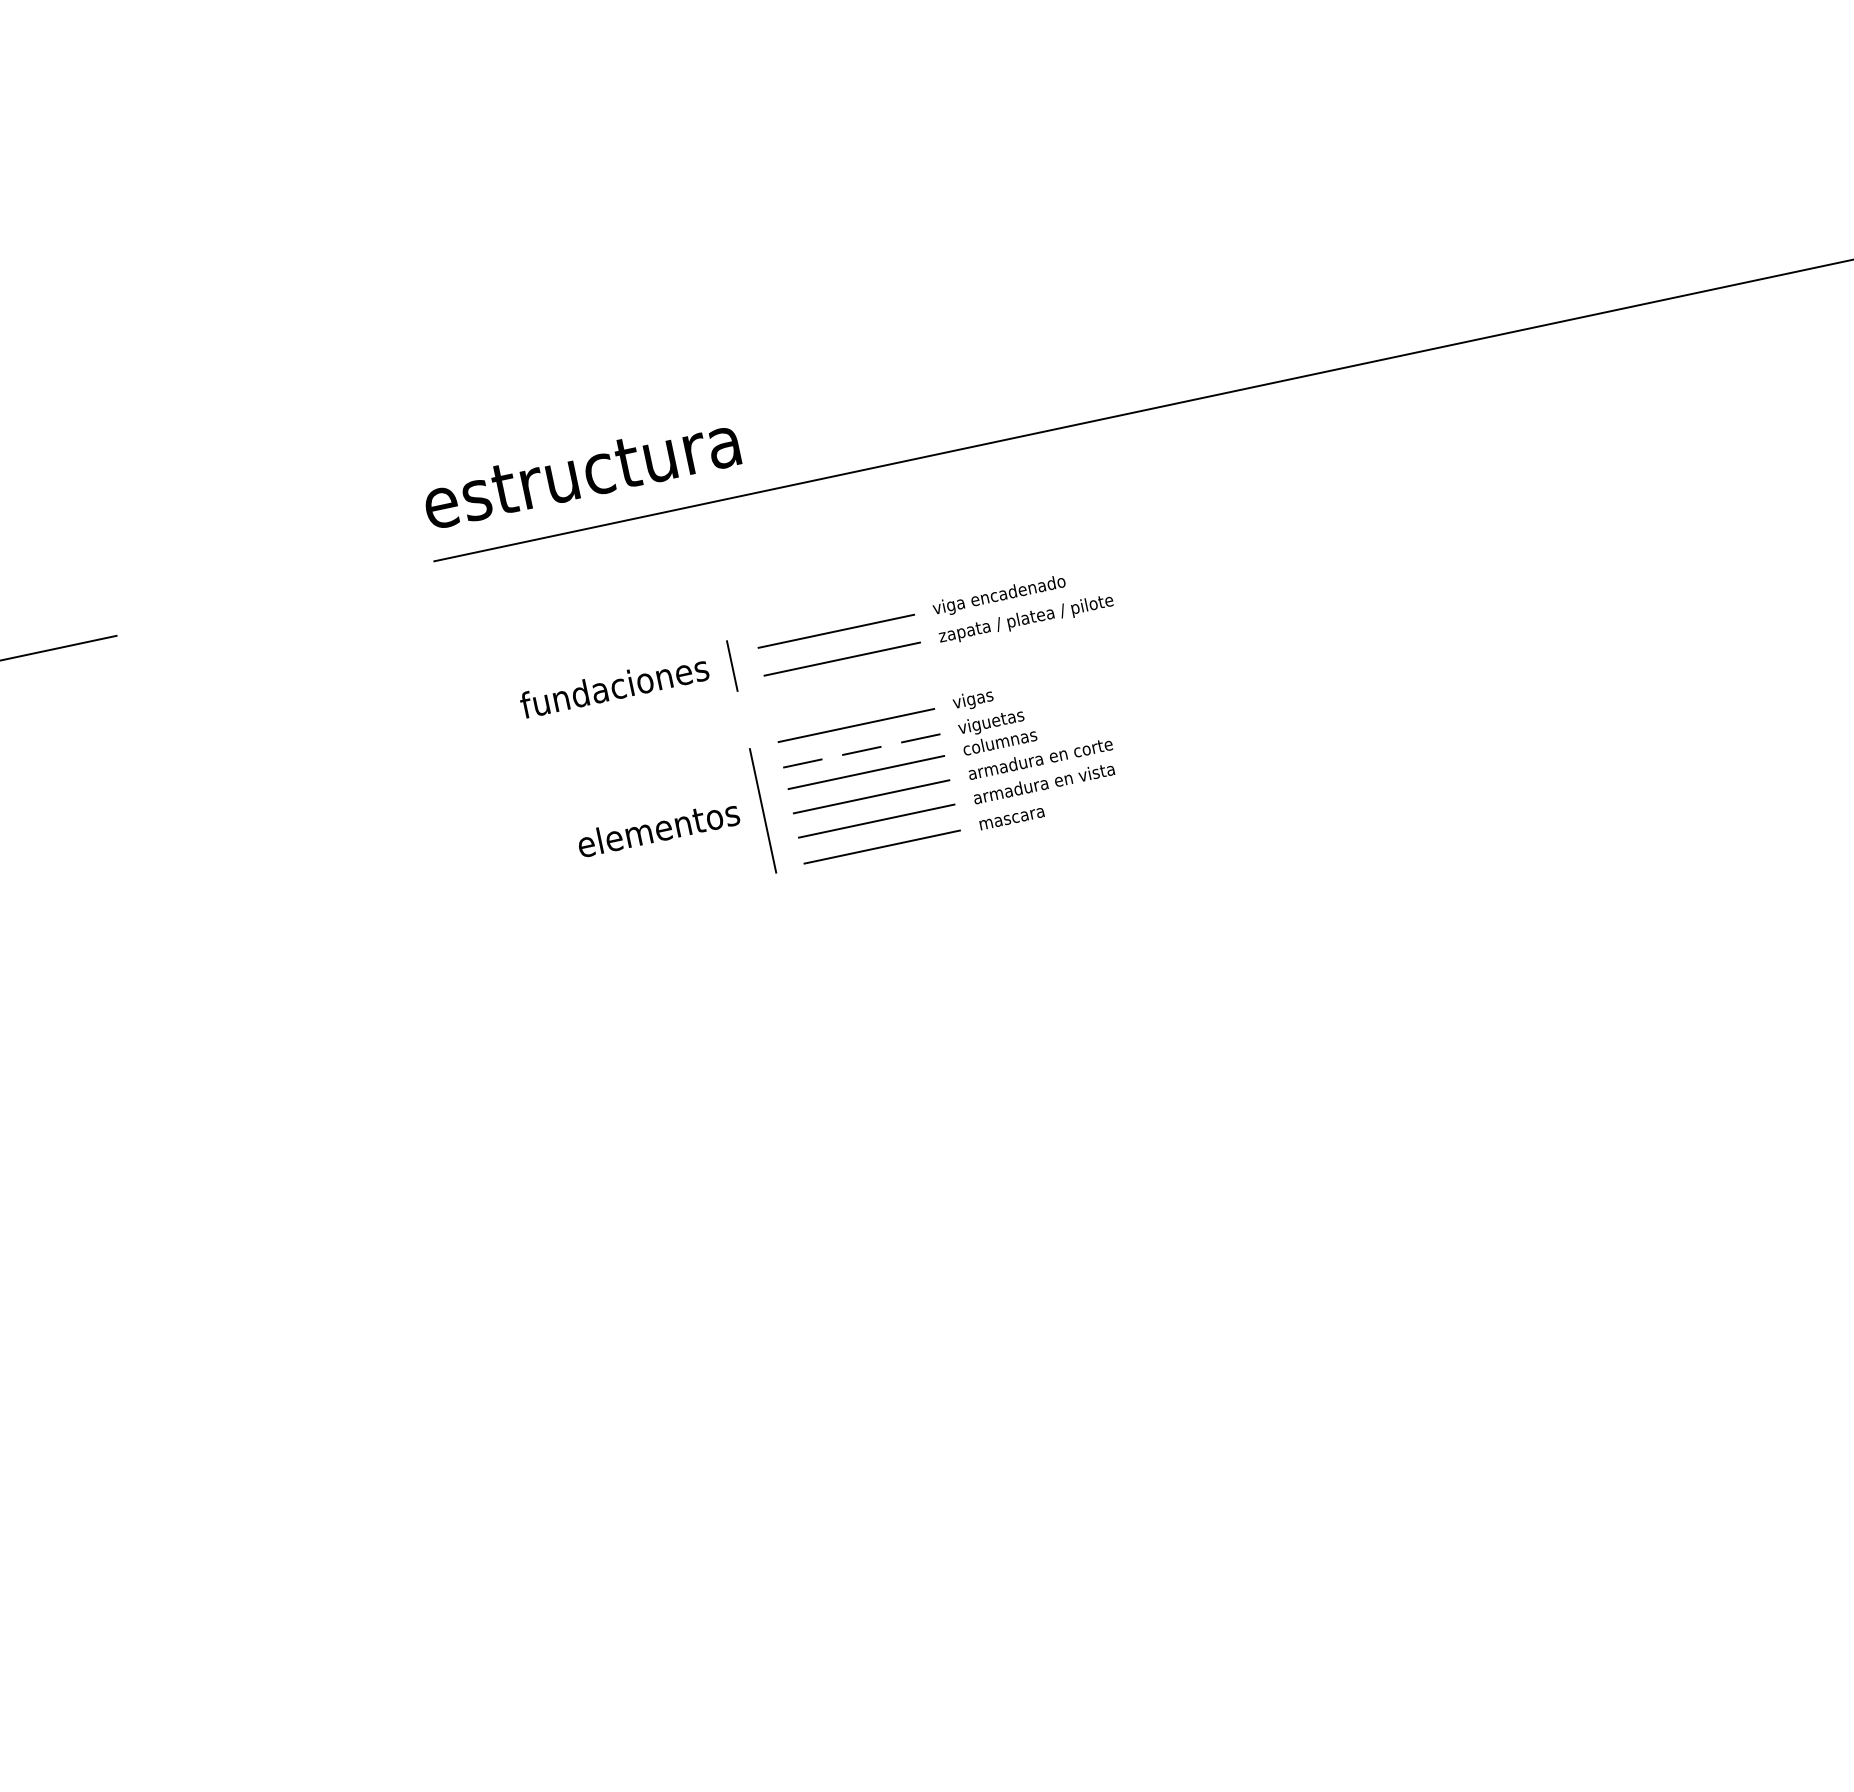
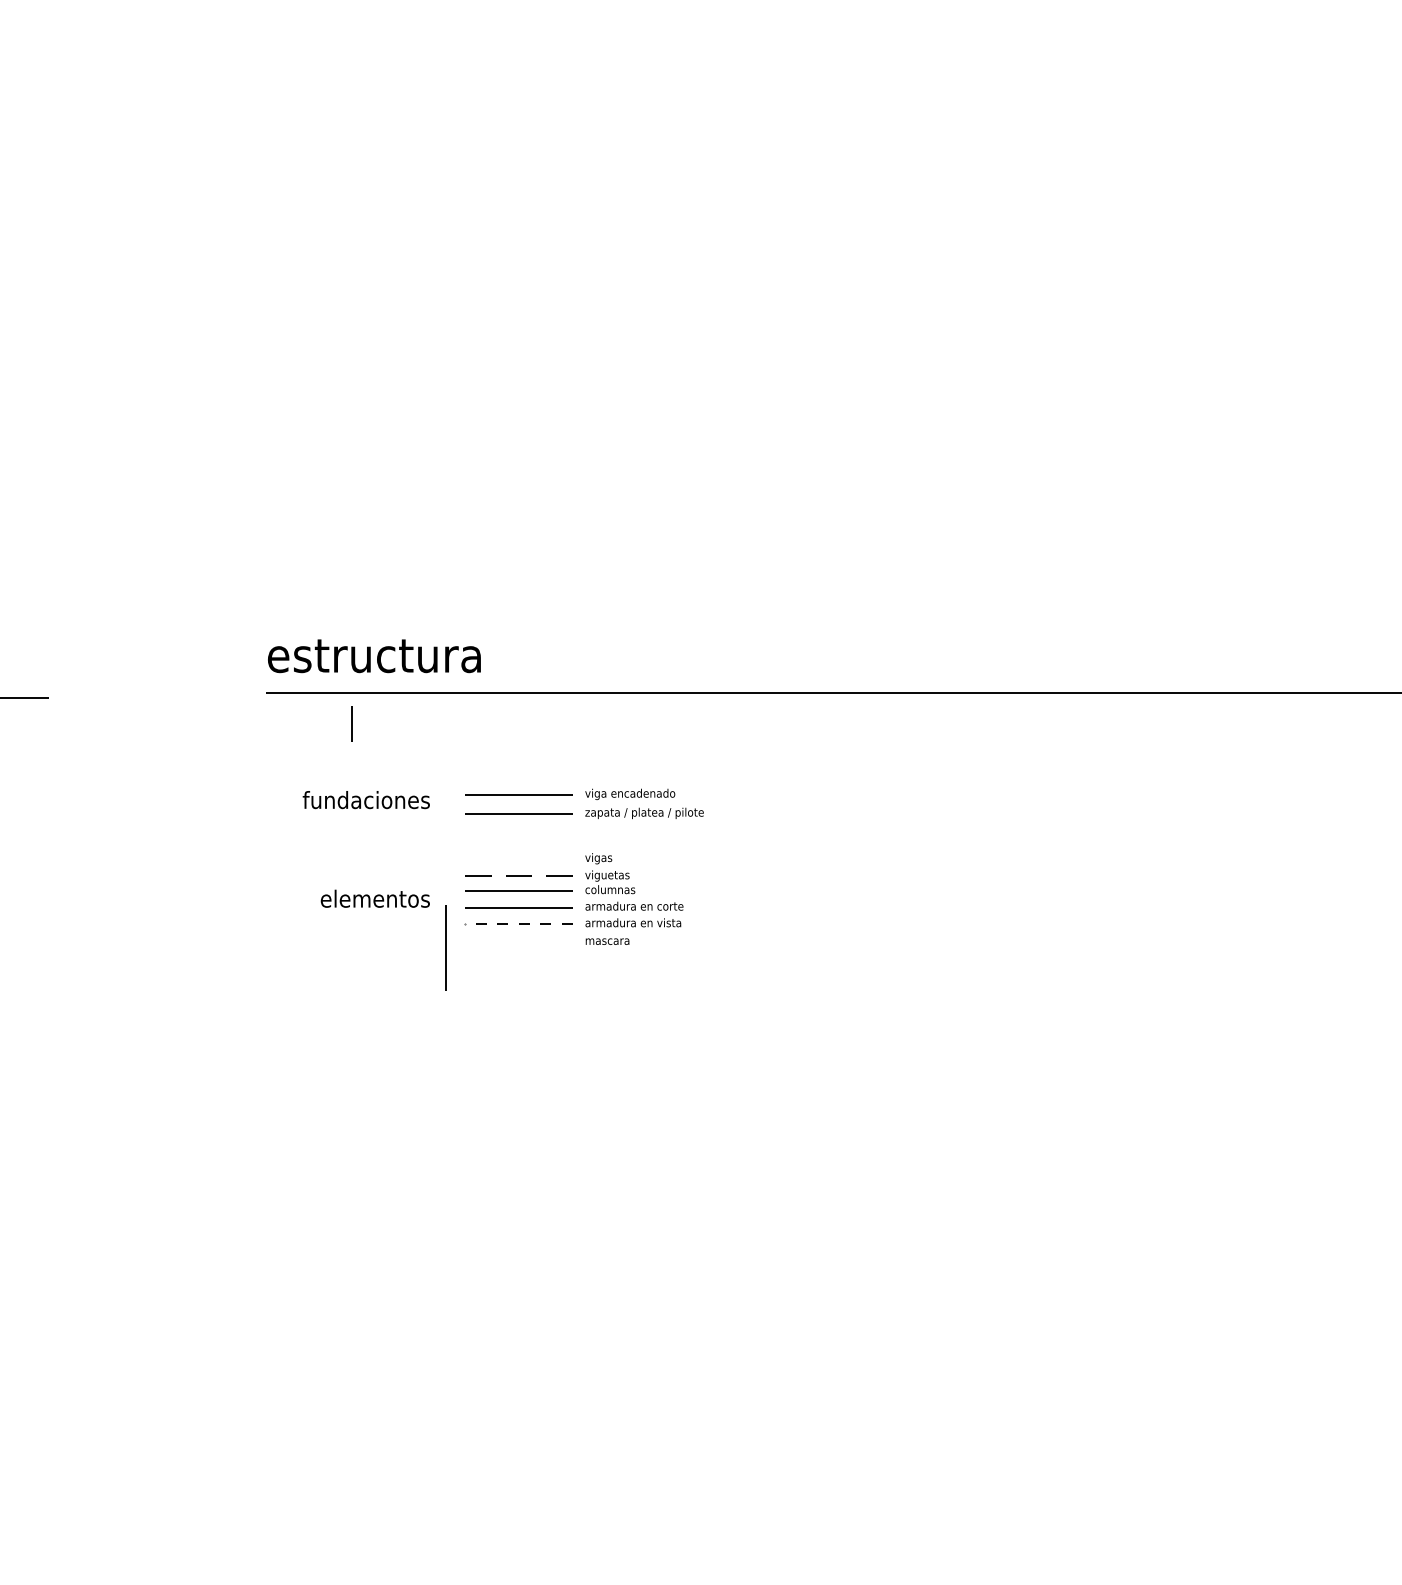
line: (731, 665) -> (351, 723), moved
line: (855, 724) -> (518, 858), removed
line: (762, 810) -> (445, 947), moved
line: (876, 821) -> (518, 924), solid -> dashed
line: (881, 846) -> (518, 941), removed

